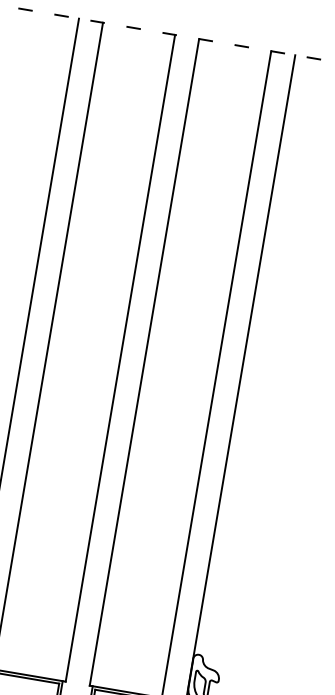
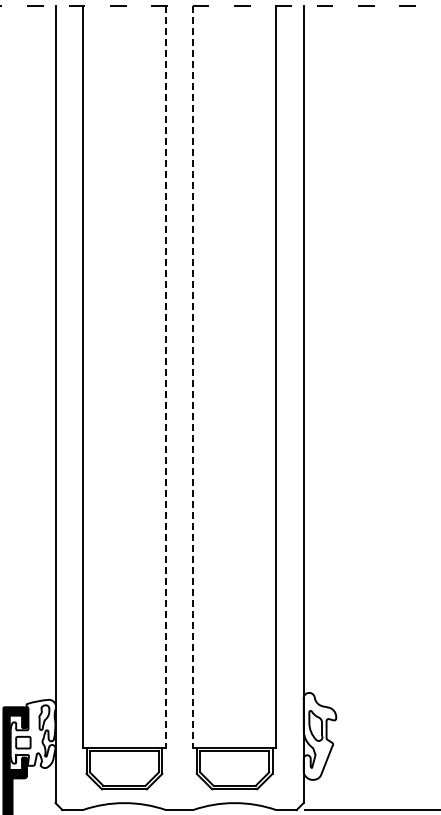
line: (120, 358) -> (165, 377), solid -> dashed
line: (144, 362) -> (193, 377), solid -> dashed

